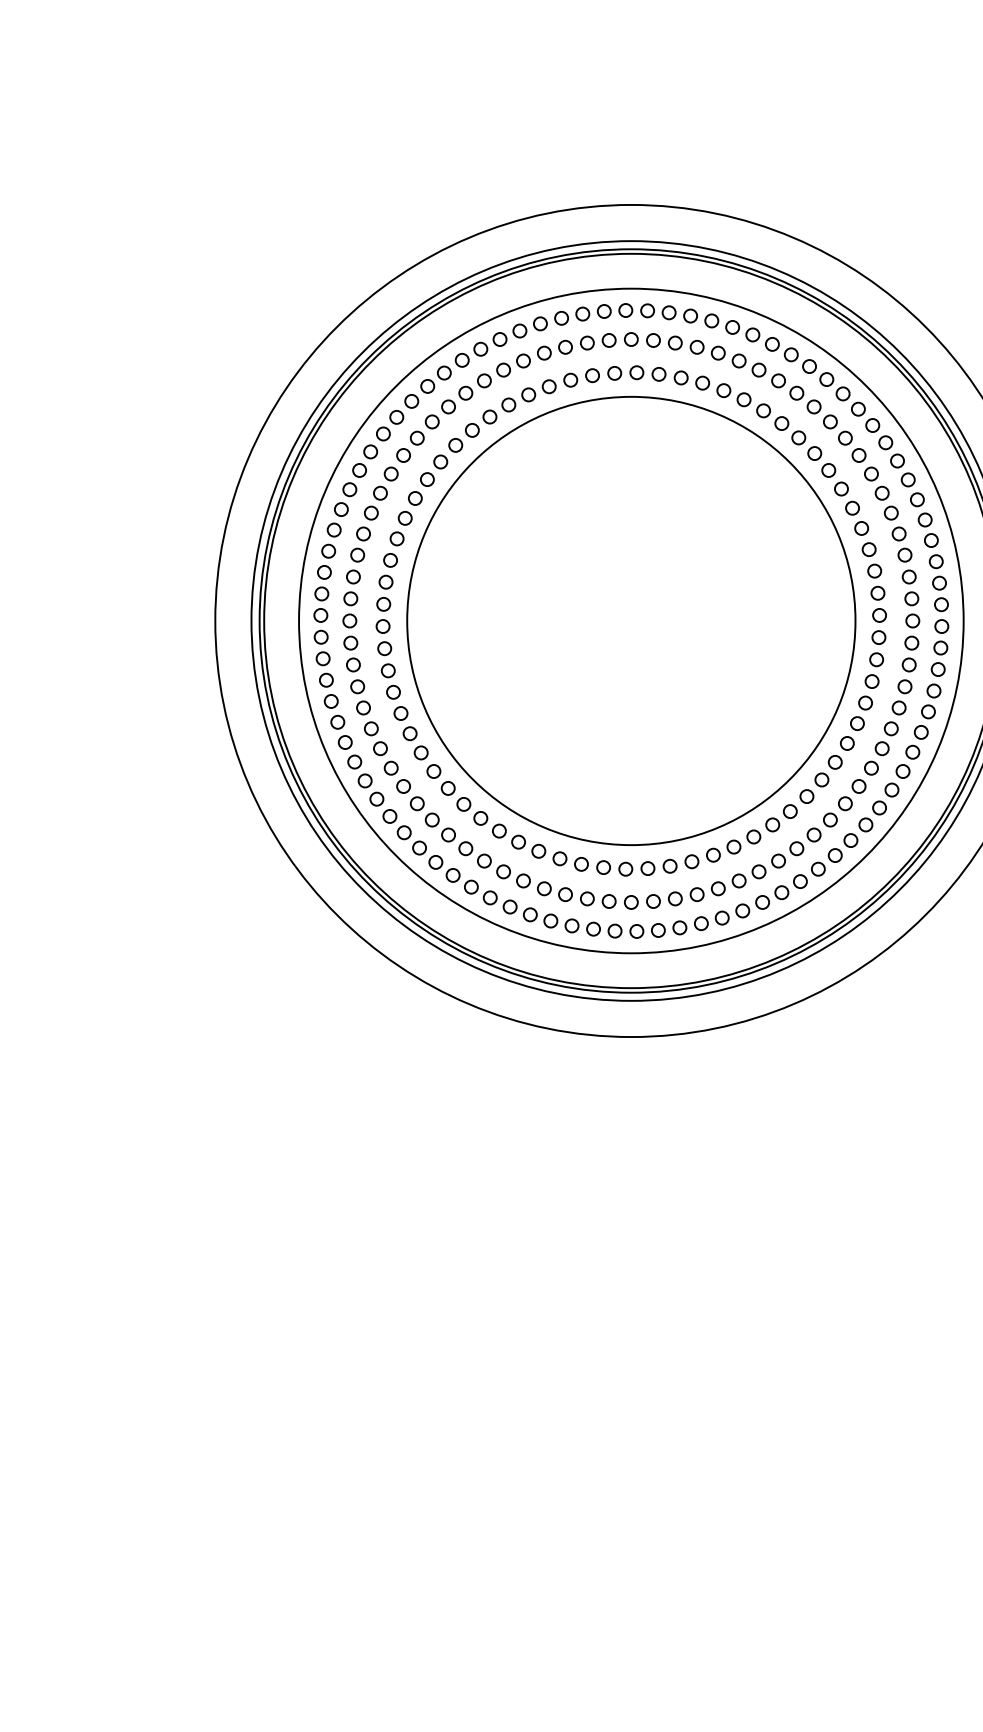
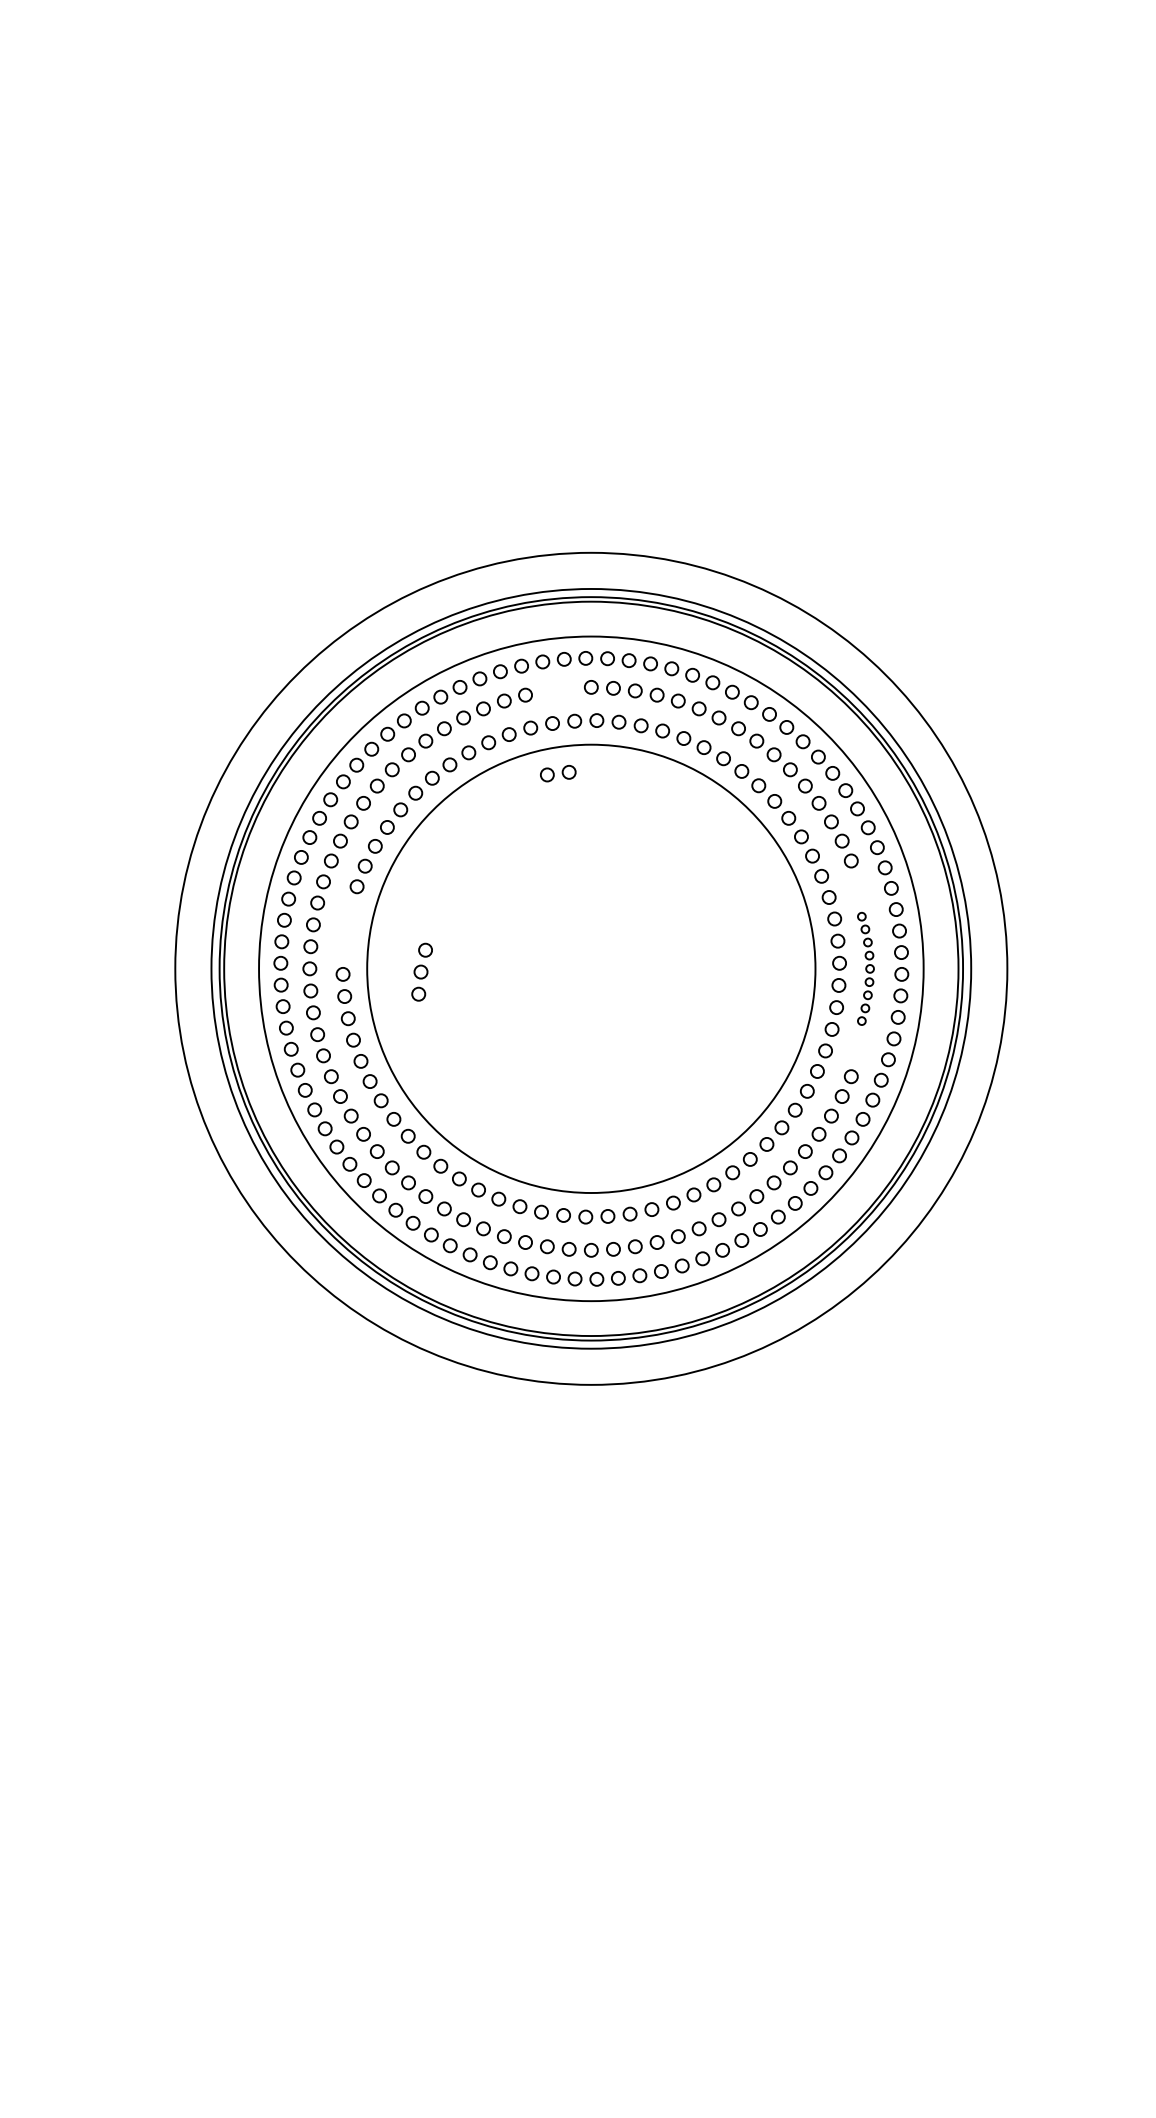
part: (598, 341) -> (558, 773), moved
part: (386, 581) -> (421, 971), moved
part: (905, 620) -> (865, 968), size x0.6

